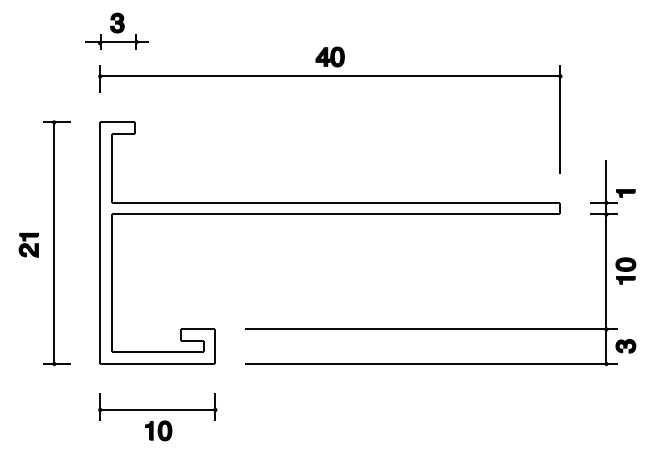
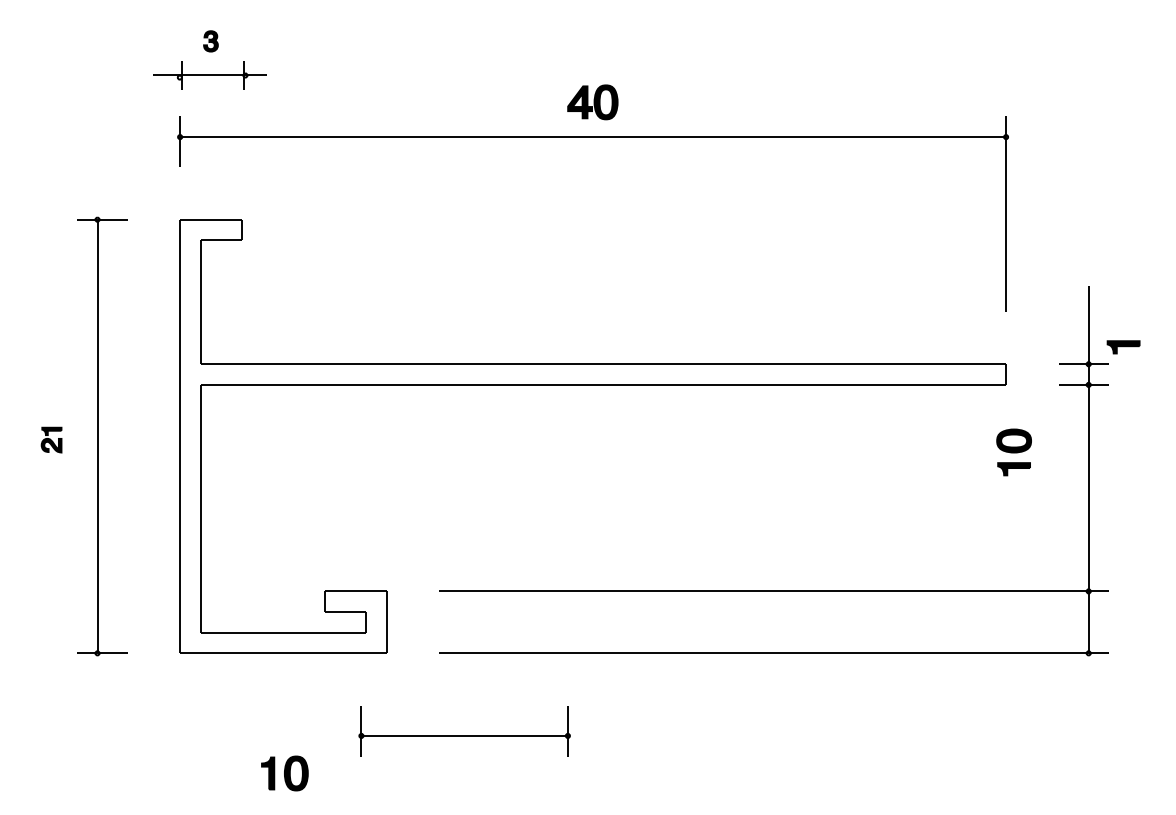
part: (117, 22) -> (211, 40), size x0.6
part: (28, 244) -> (51, 438), size x0.6
part: (625, 270) -> (1013, 451), moved
part: (625, 346) -> (1122, 622), removed
part: (157, 406) -> (464, 729), moved

